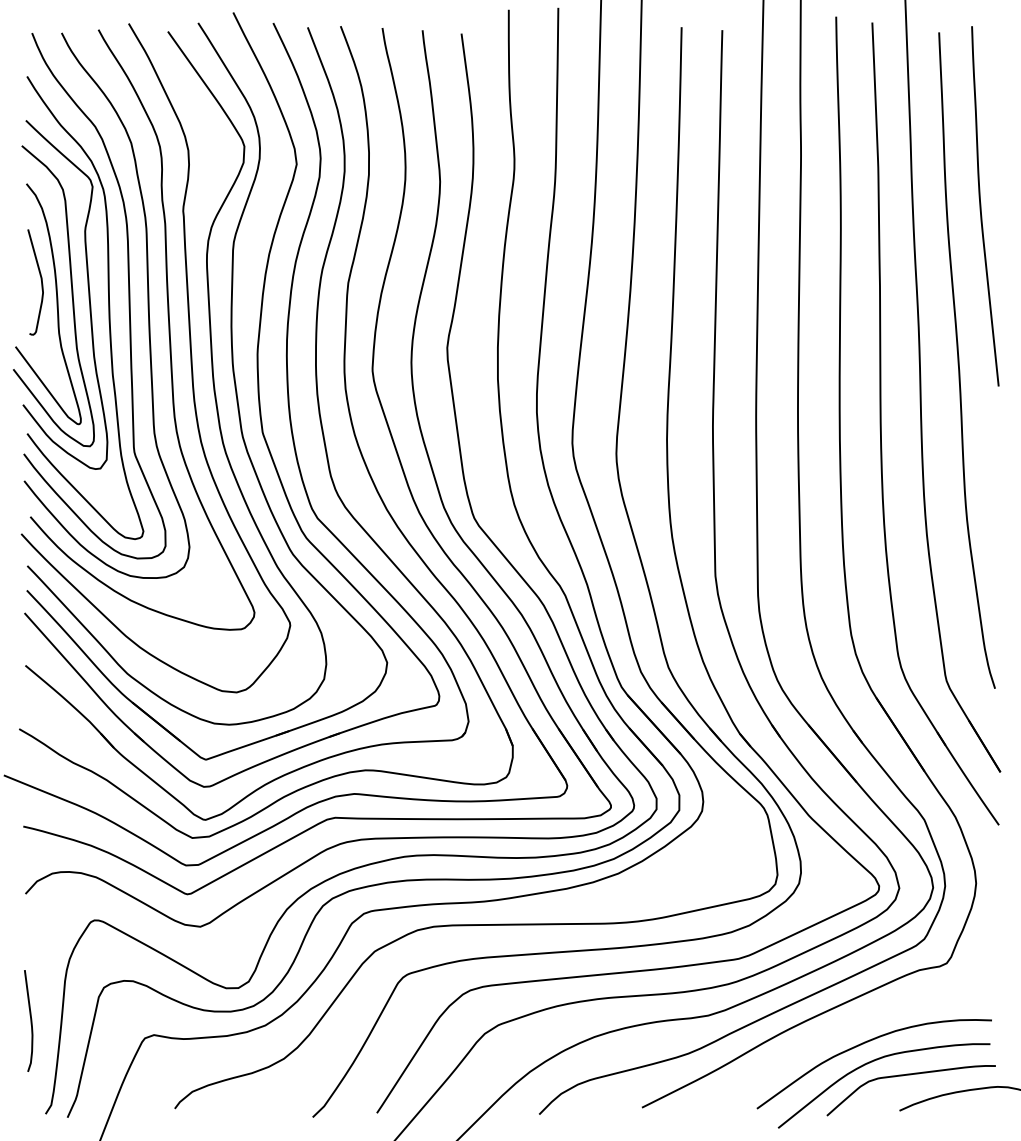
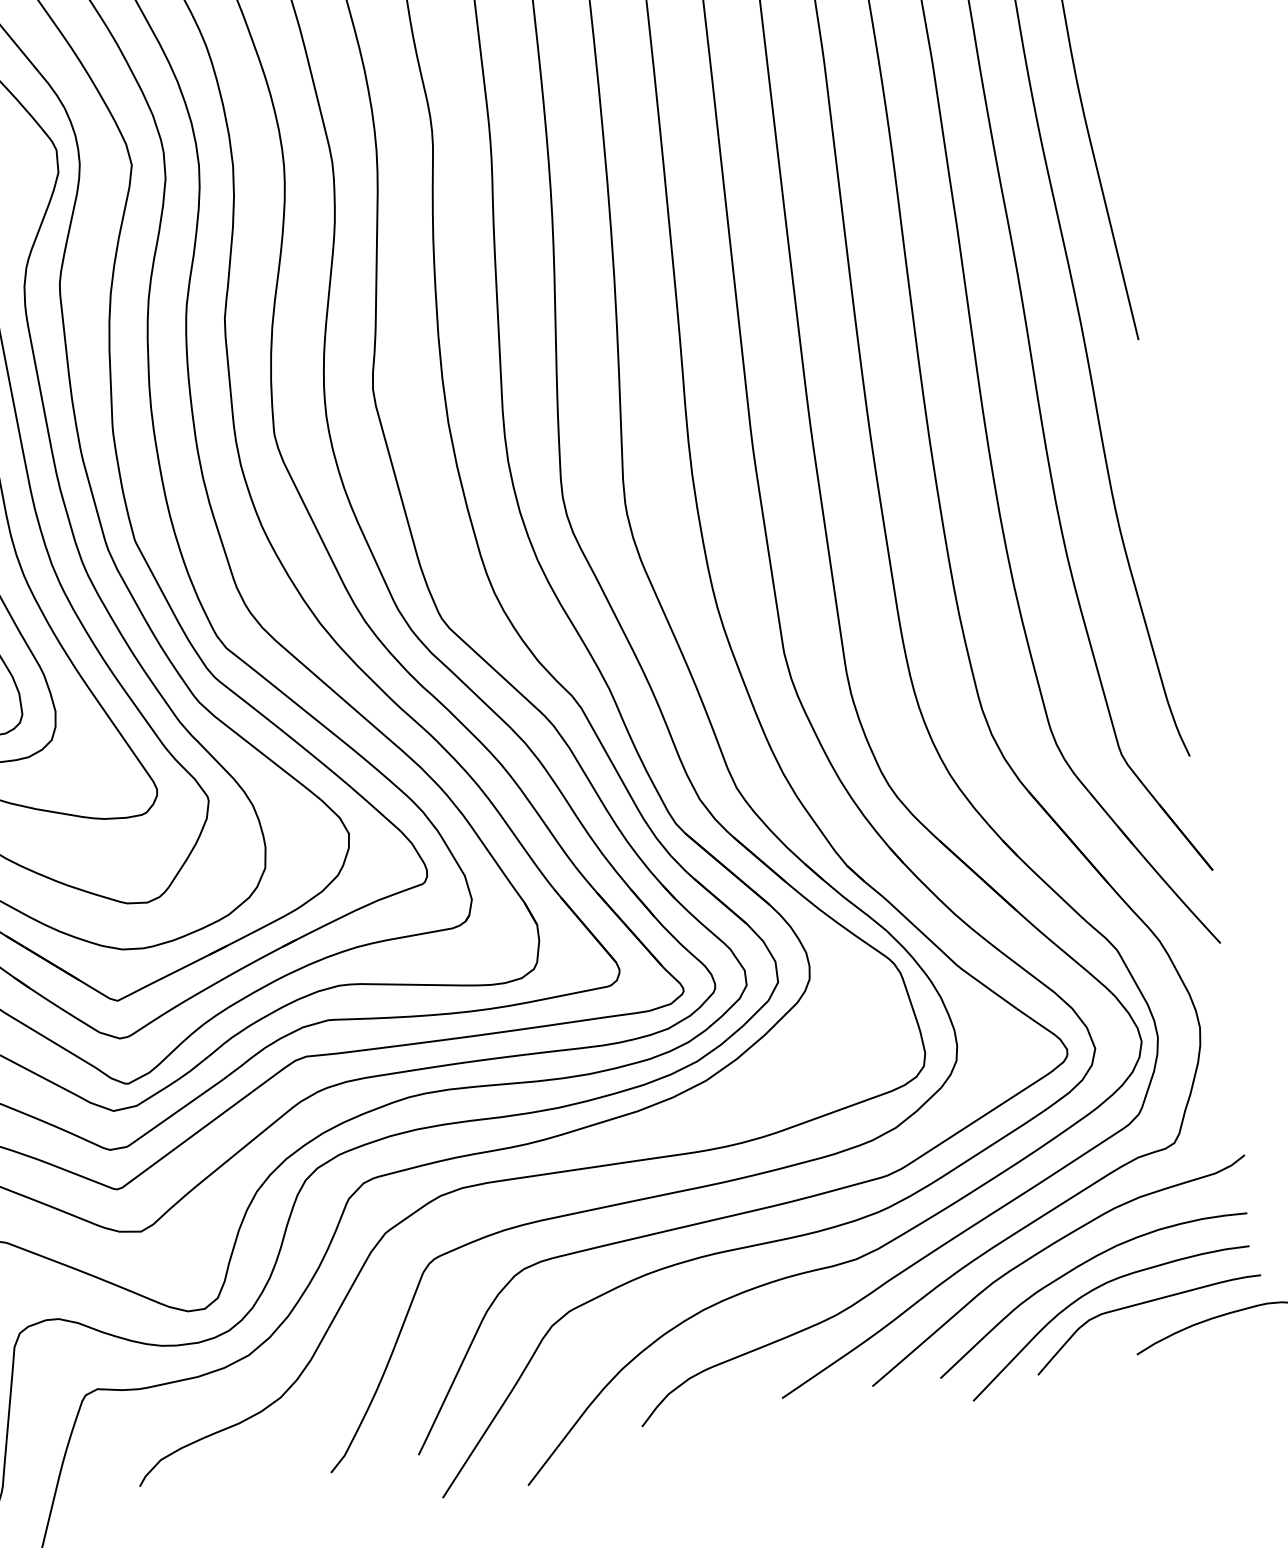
curve: (844, 1027) -> (1045, 1250), added

